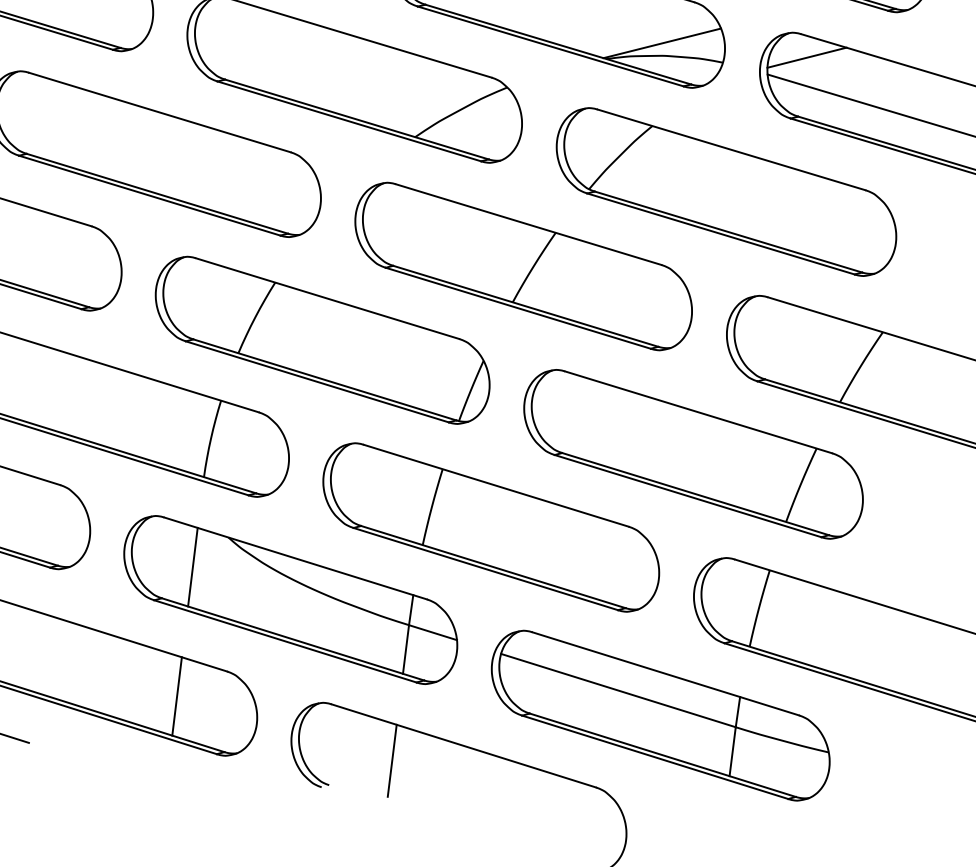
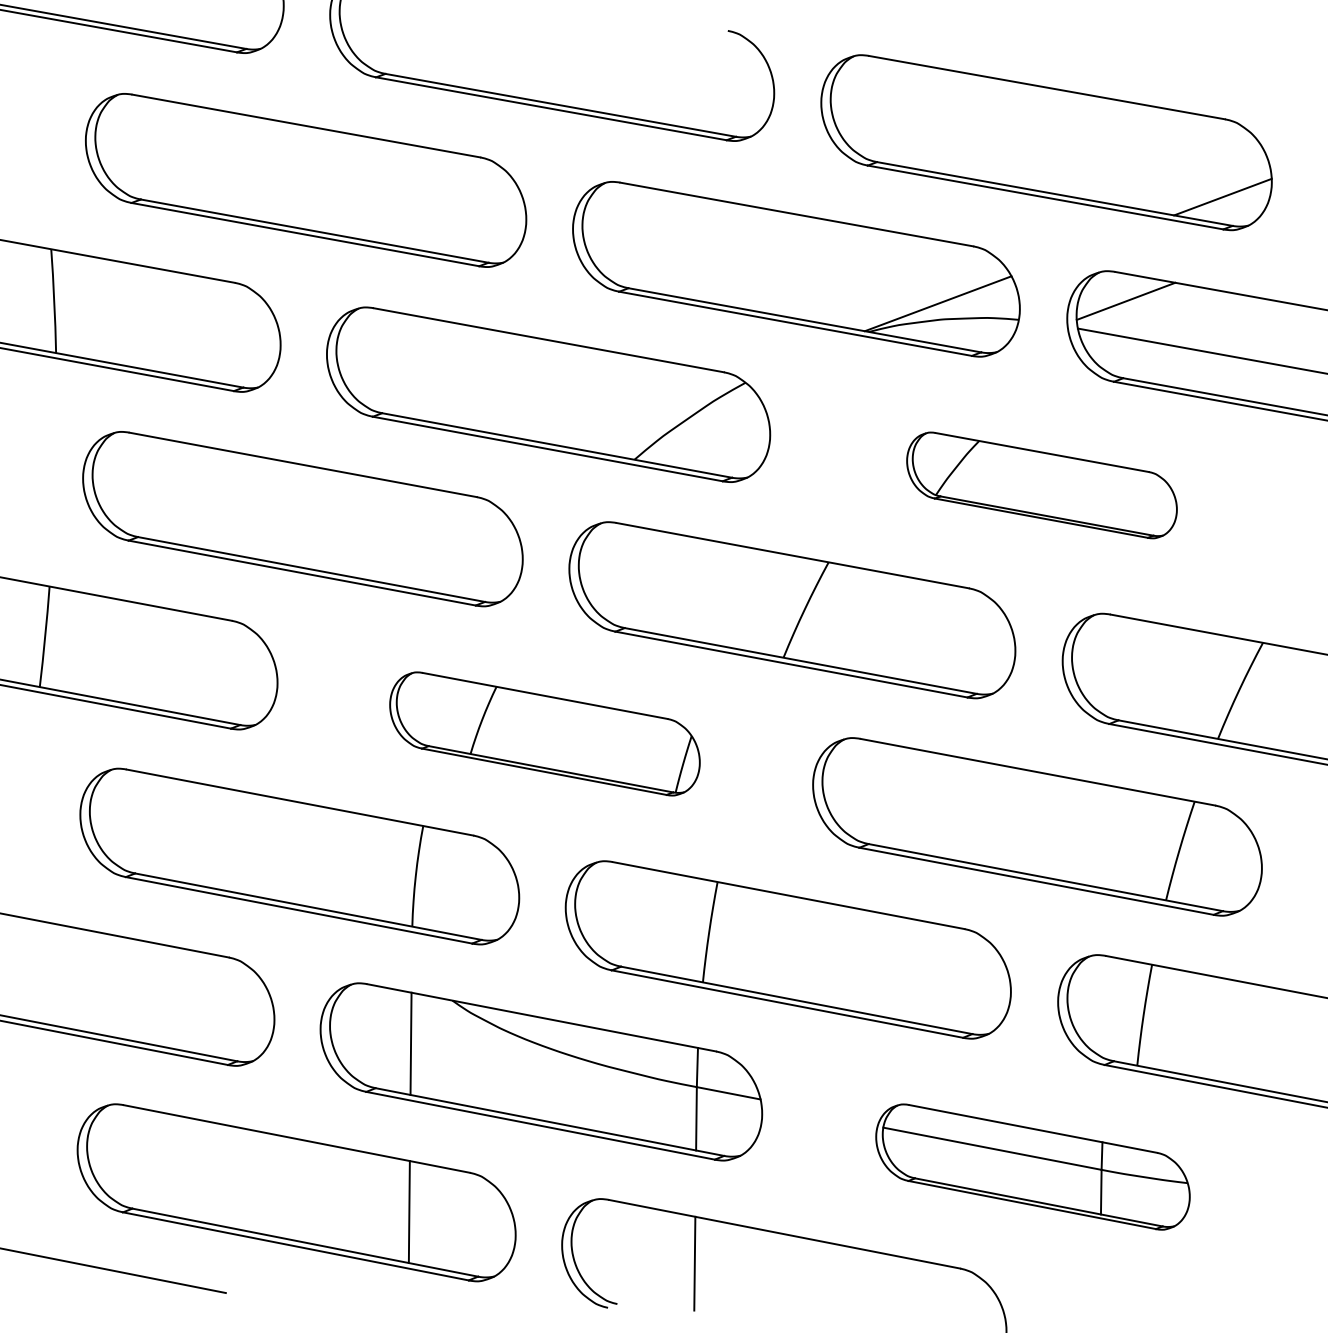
part: (726, 192) -> (1041, 485), size x0.6
part: (322, 339) -> (544, 733), size x0.7
part: (660, 715) -> (1032, 1166), size x0.7

